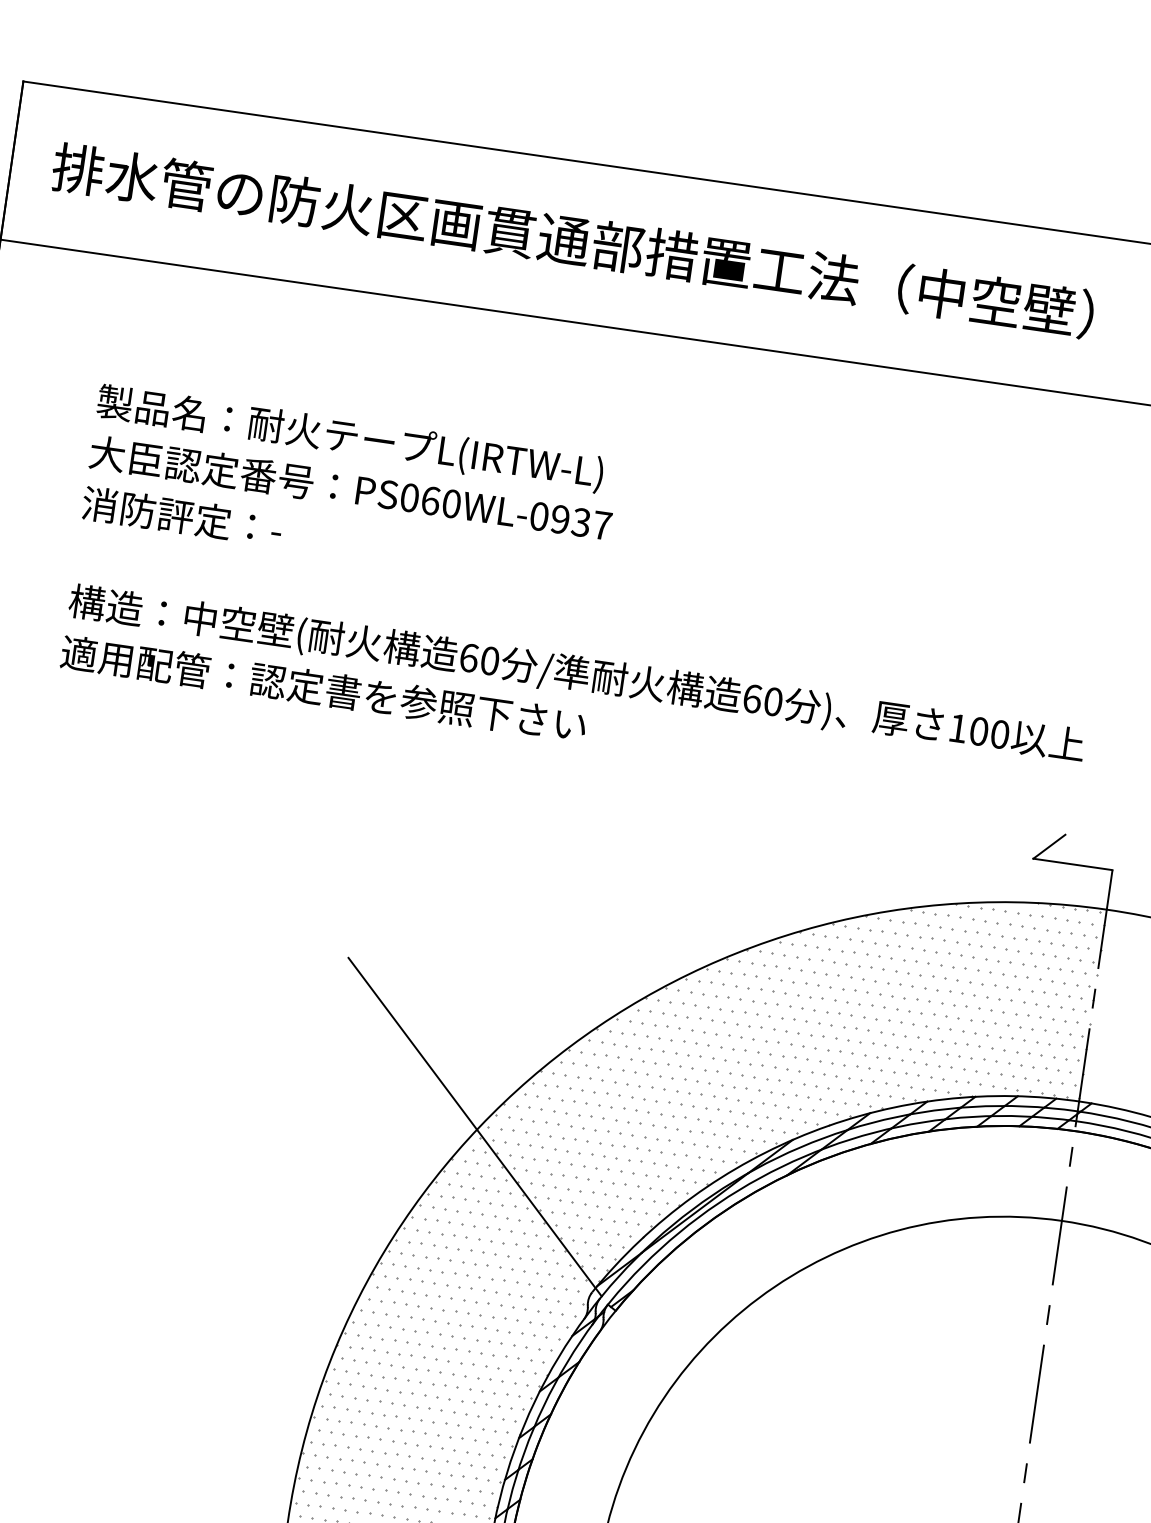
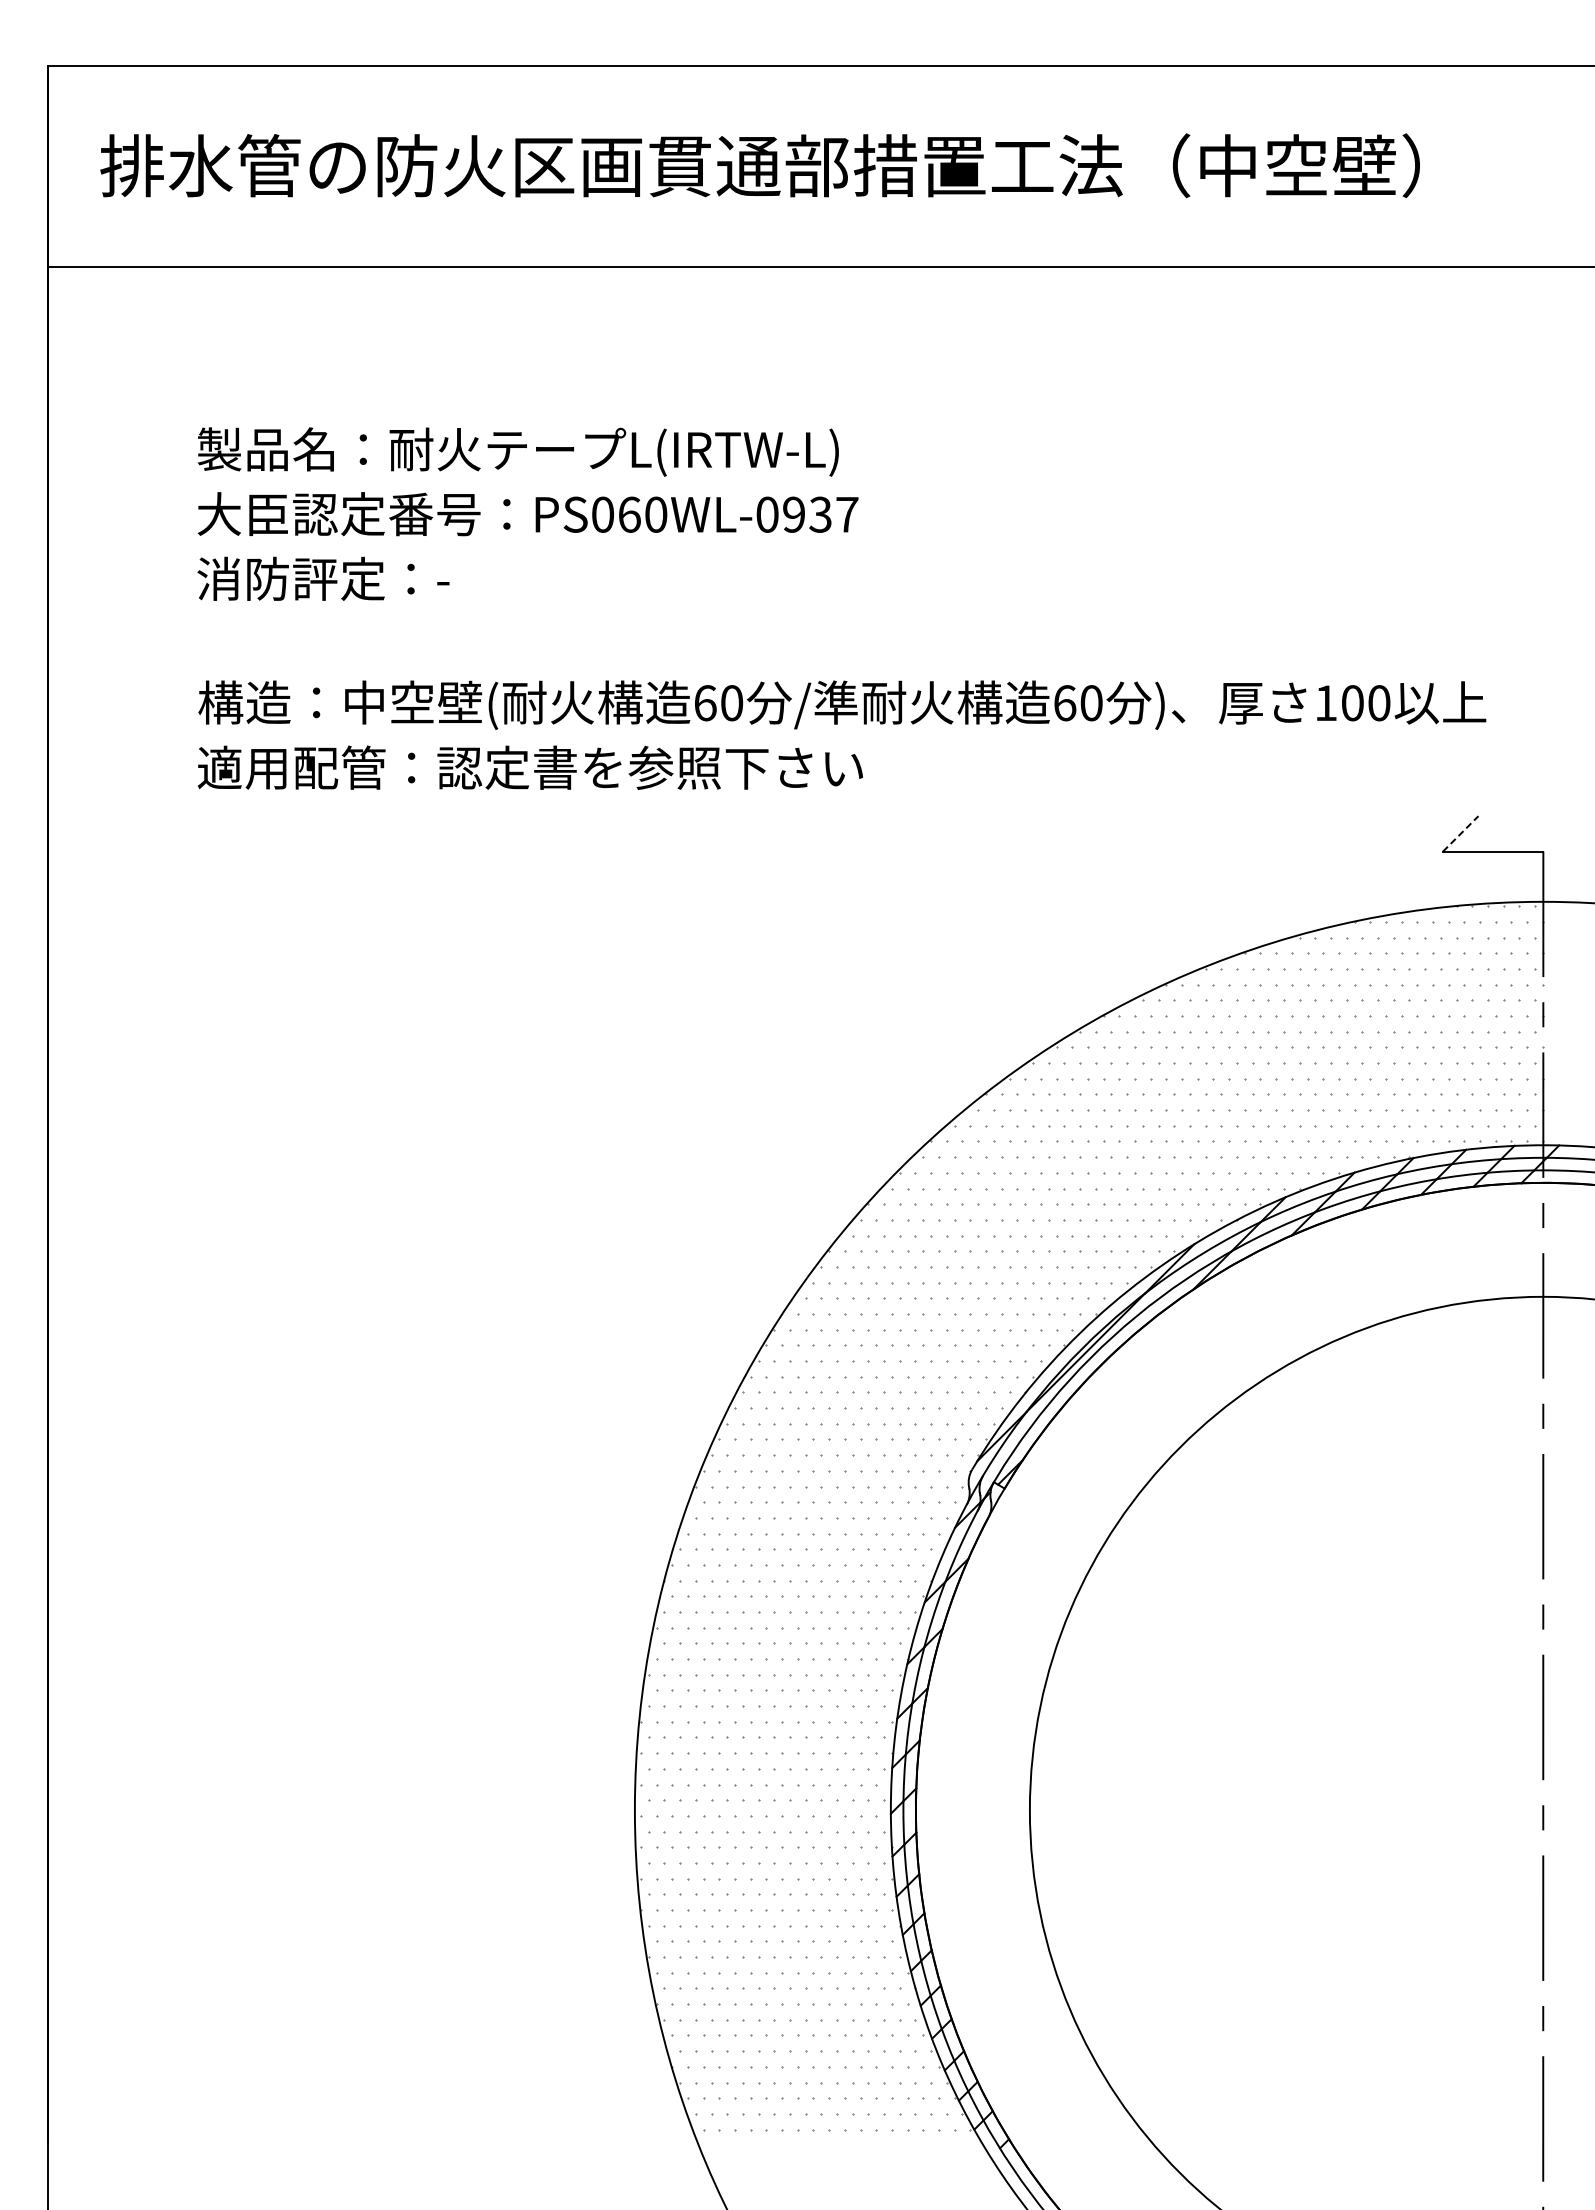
line: (1050, 846) -> (1461, 833), solid -> dashed
line: (474, 1127) -> (796, 1285), removed

